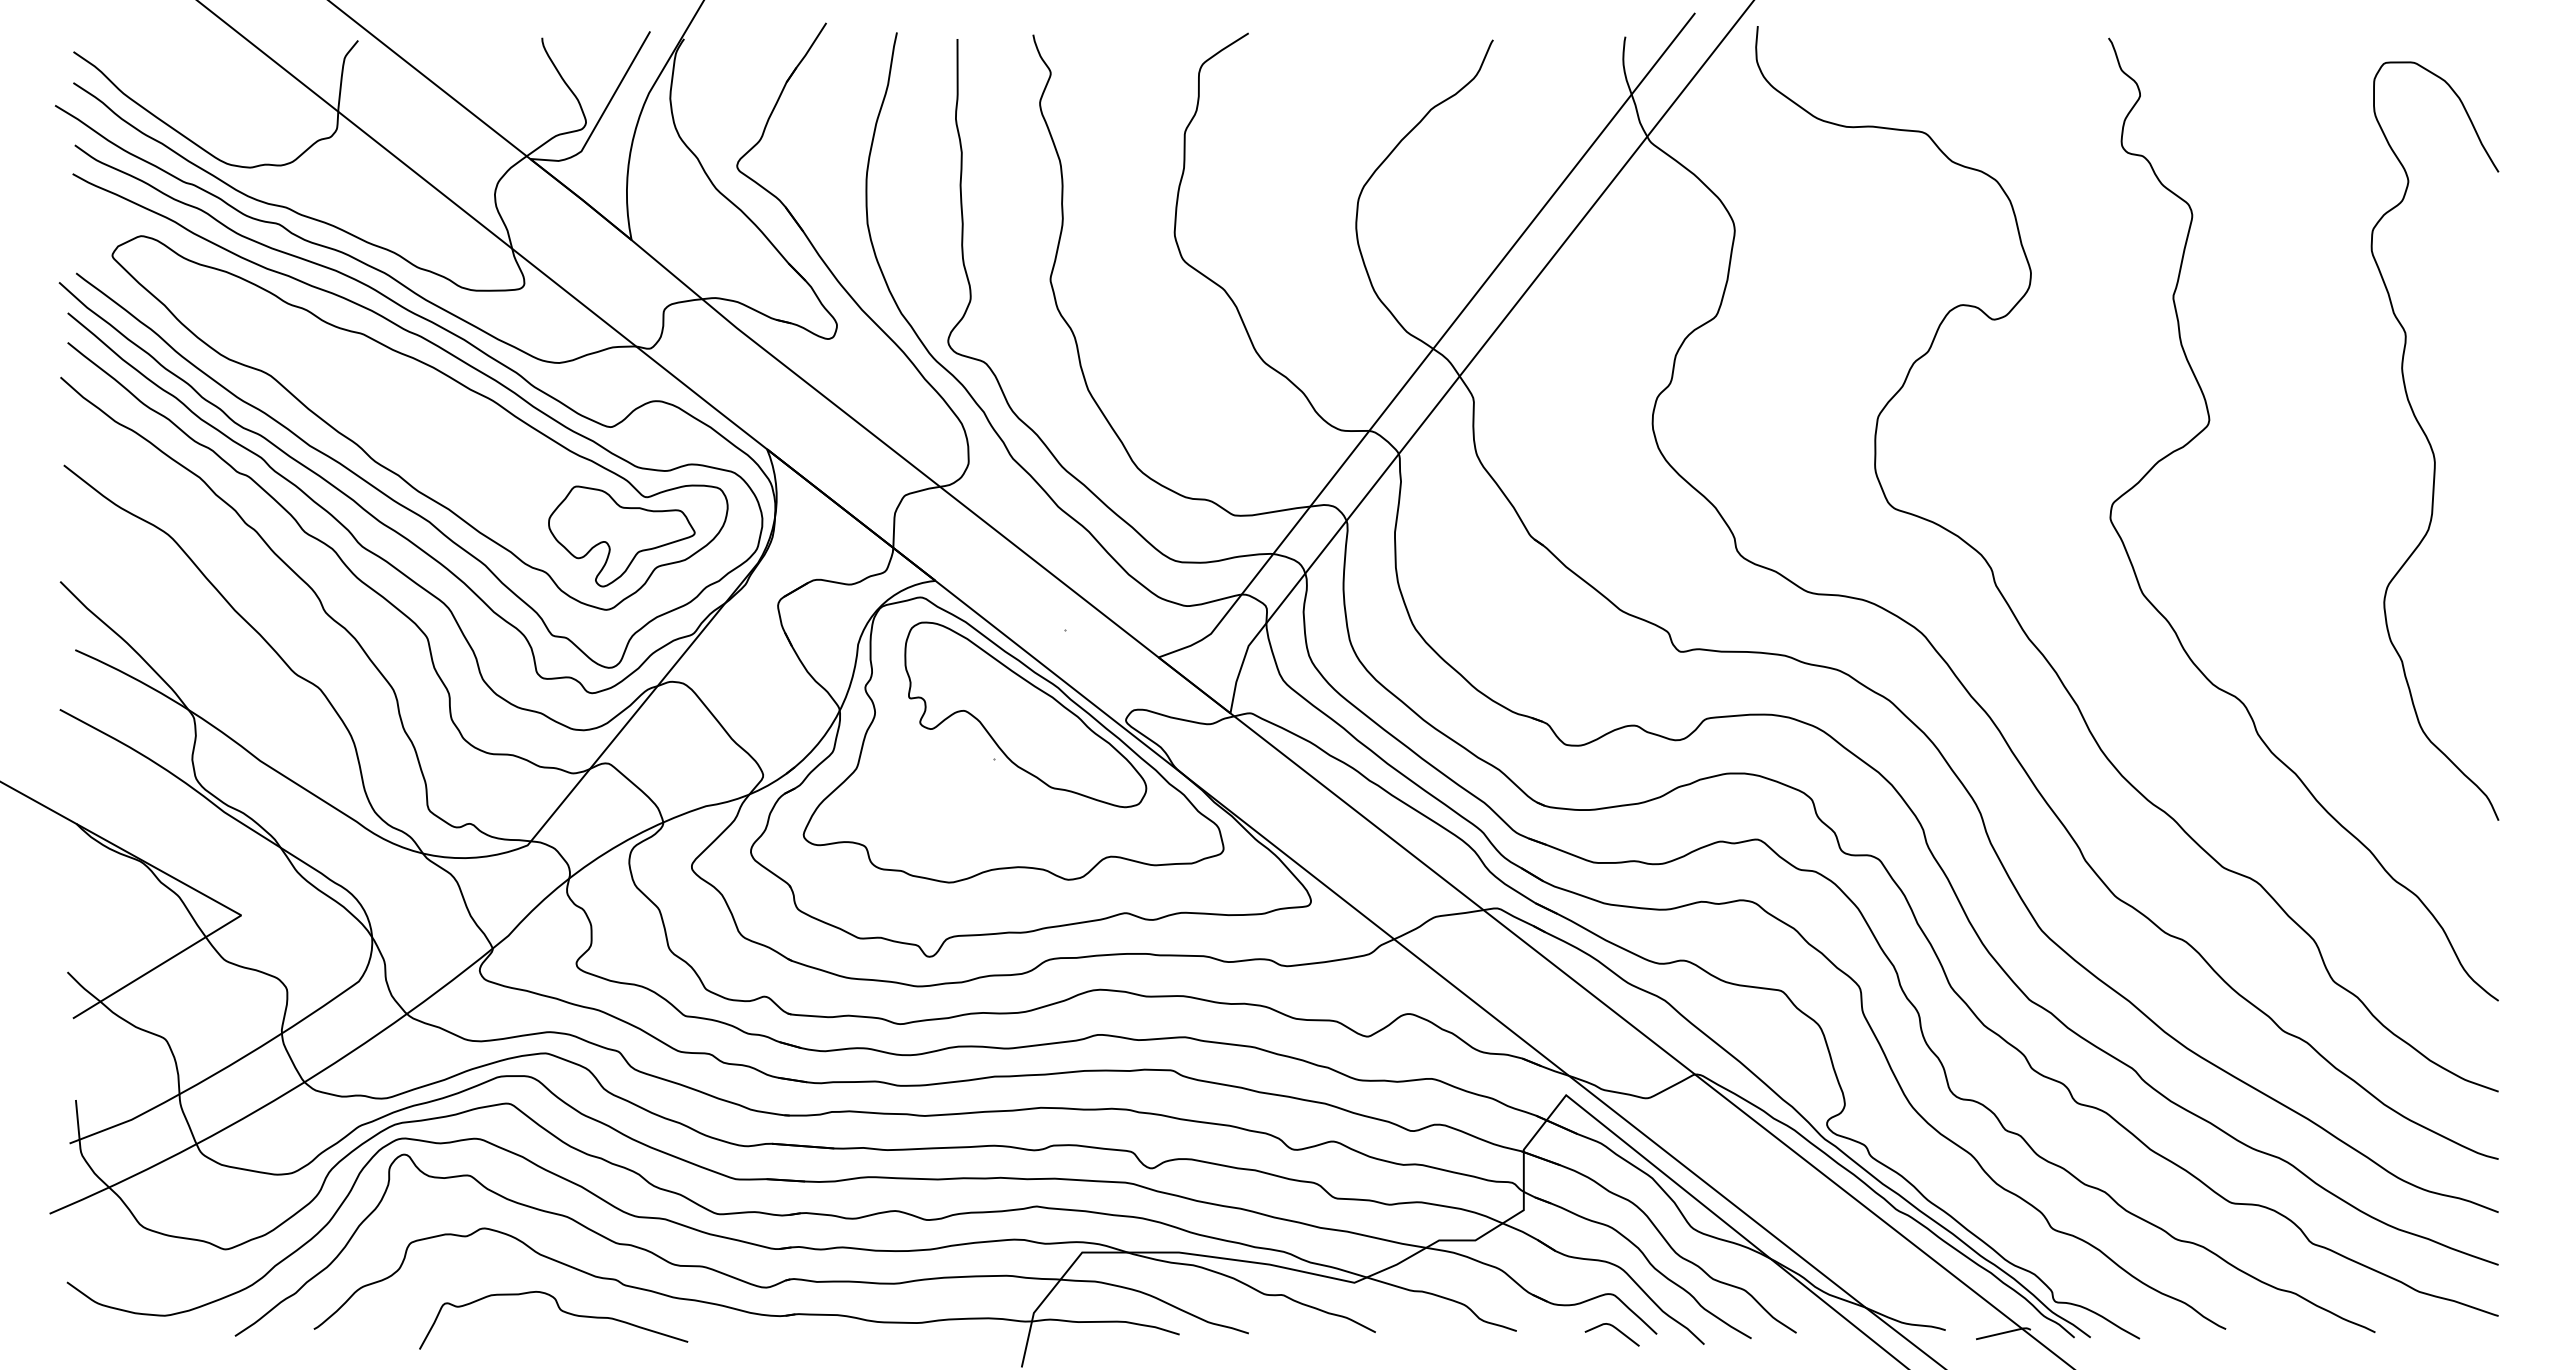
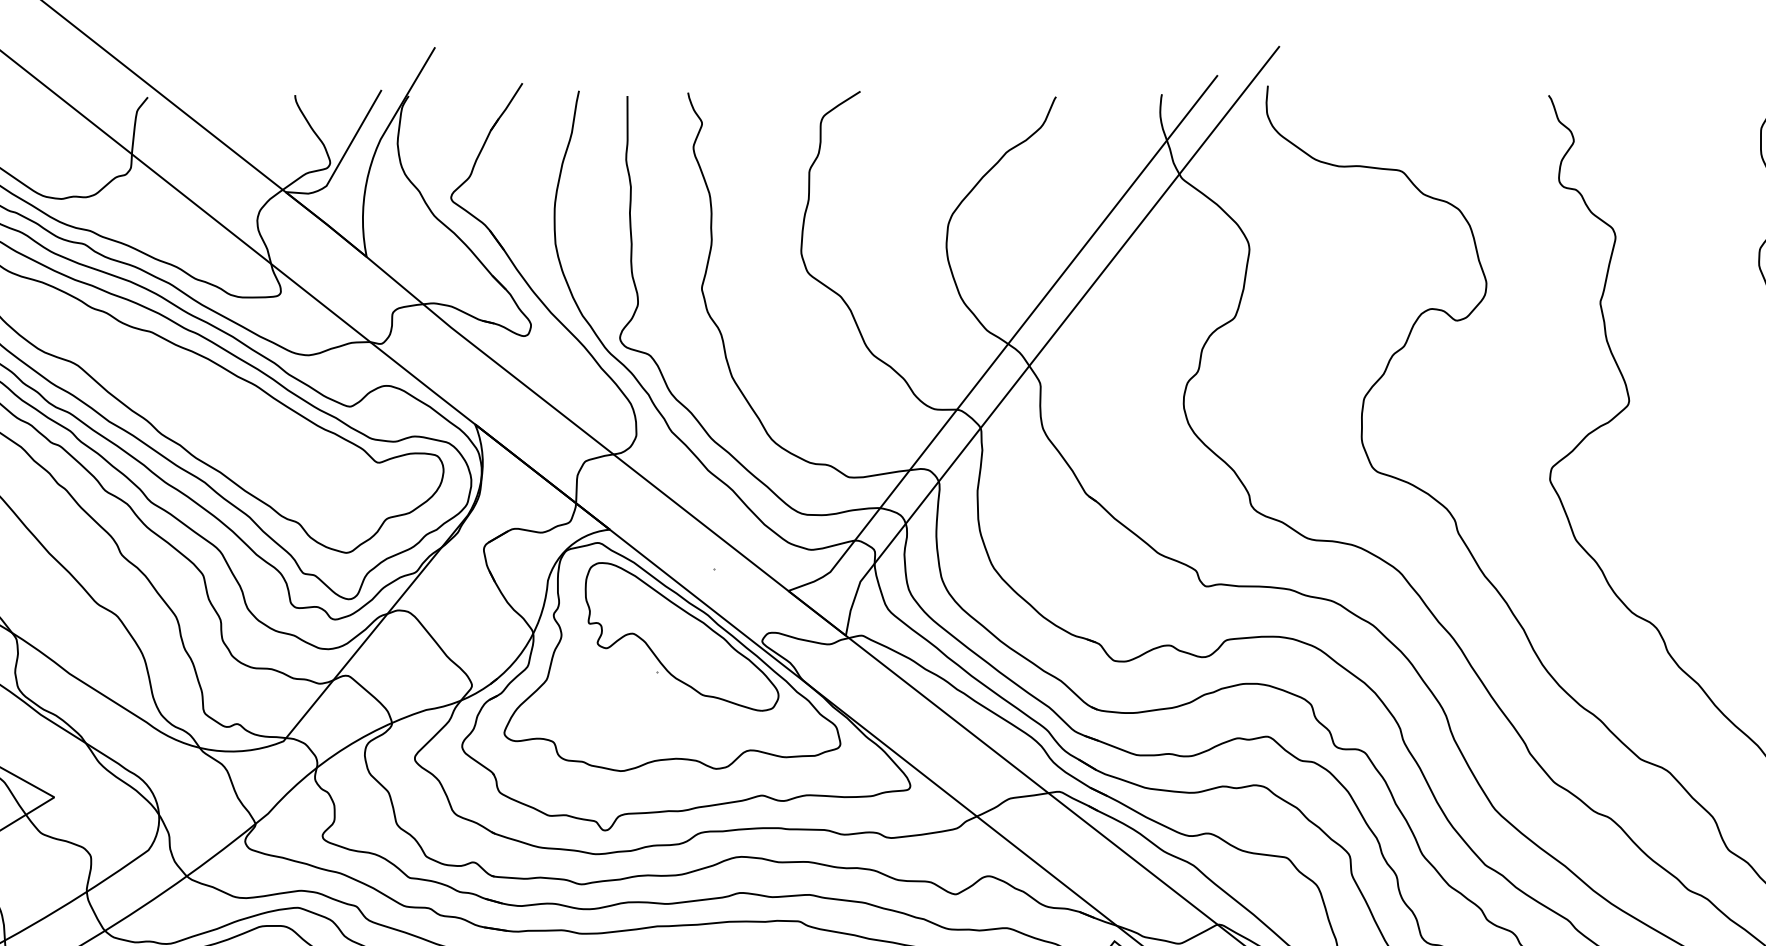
part: (621, 536) -> (358, 494), removed

